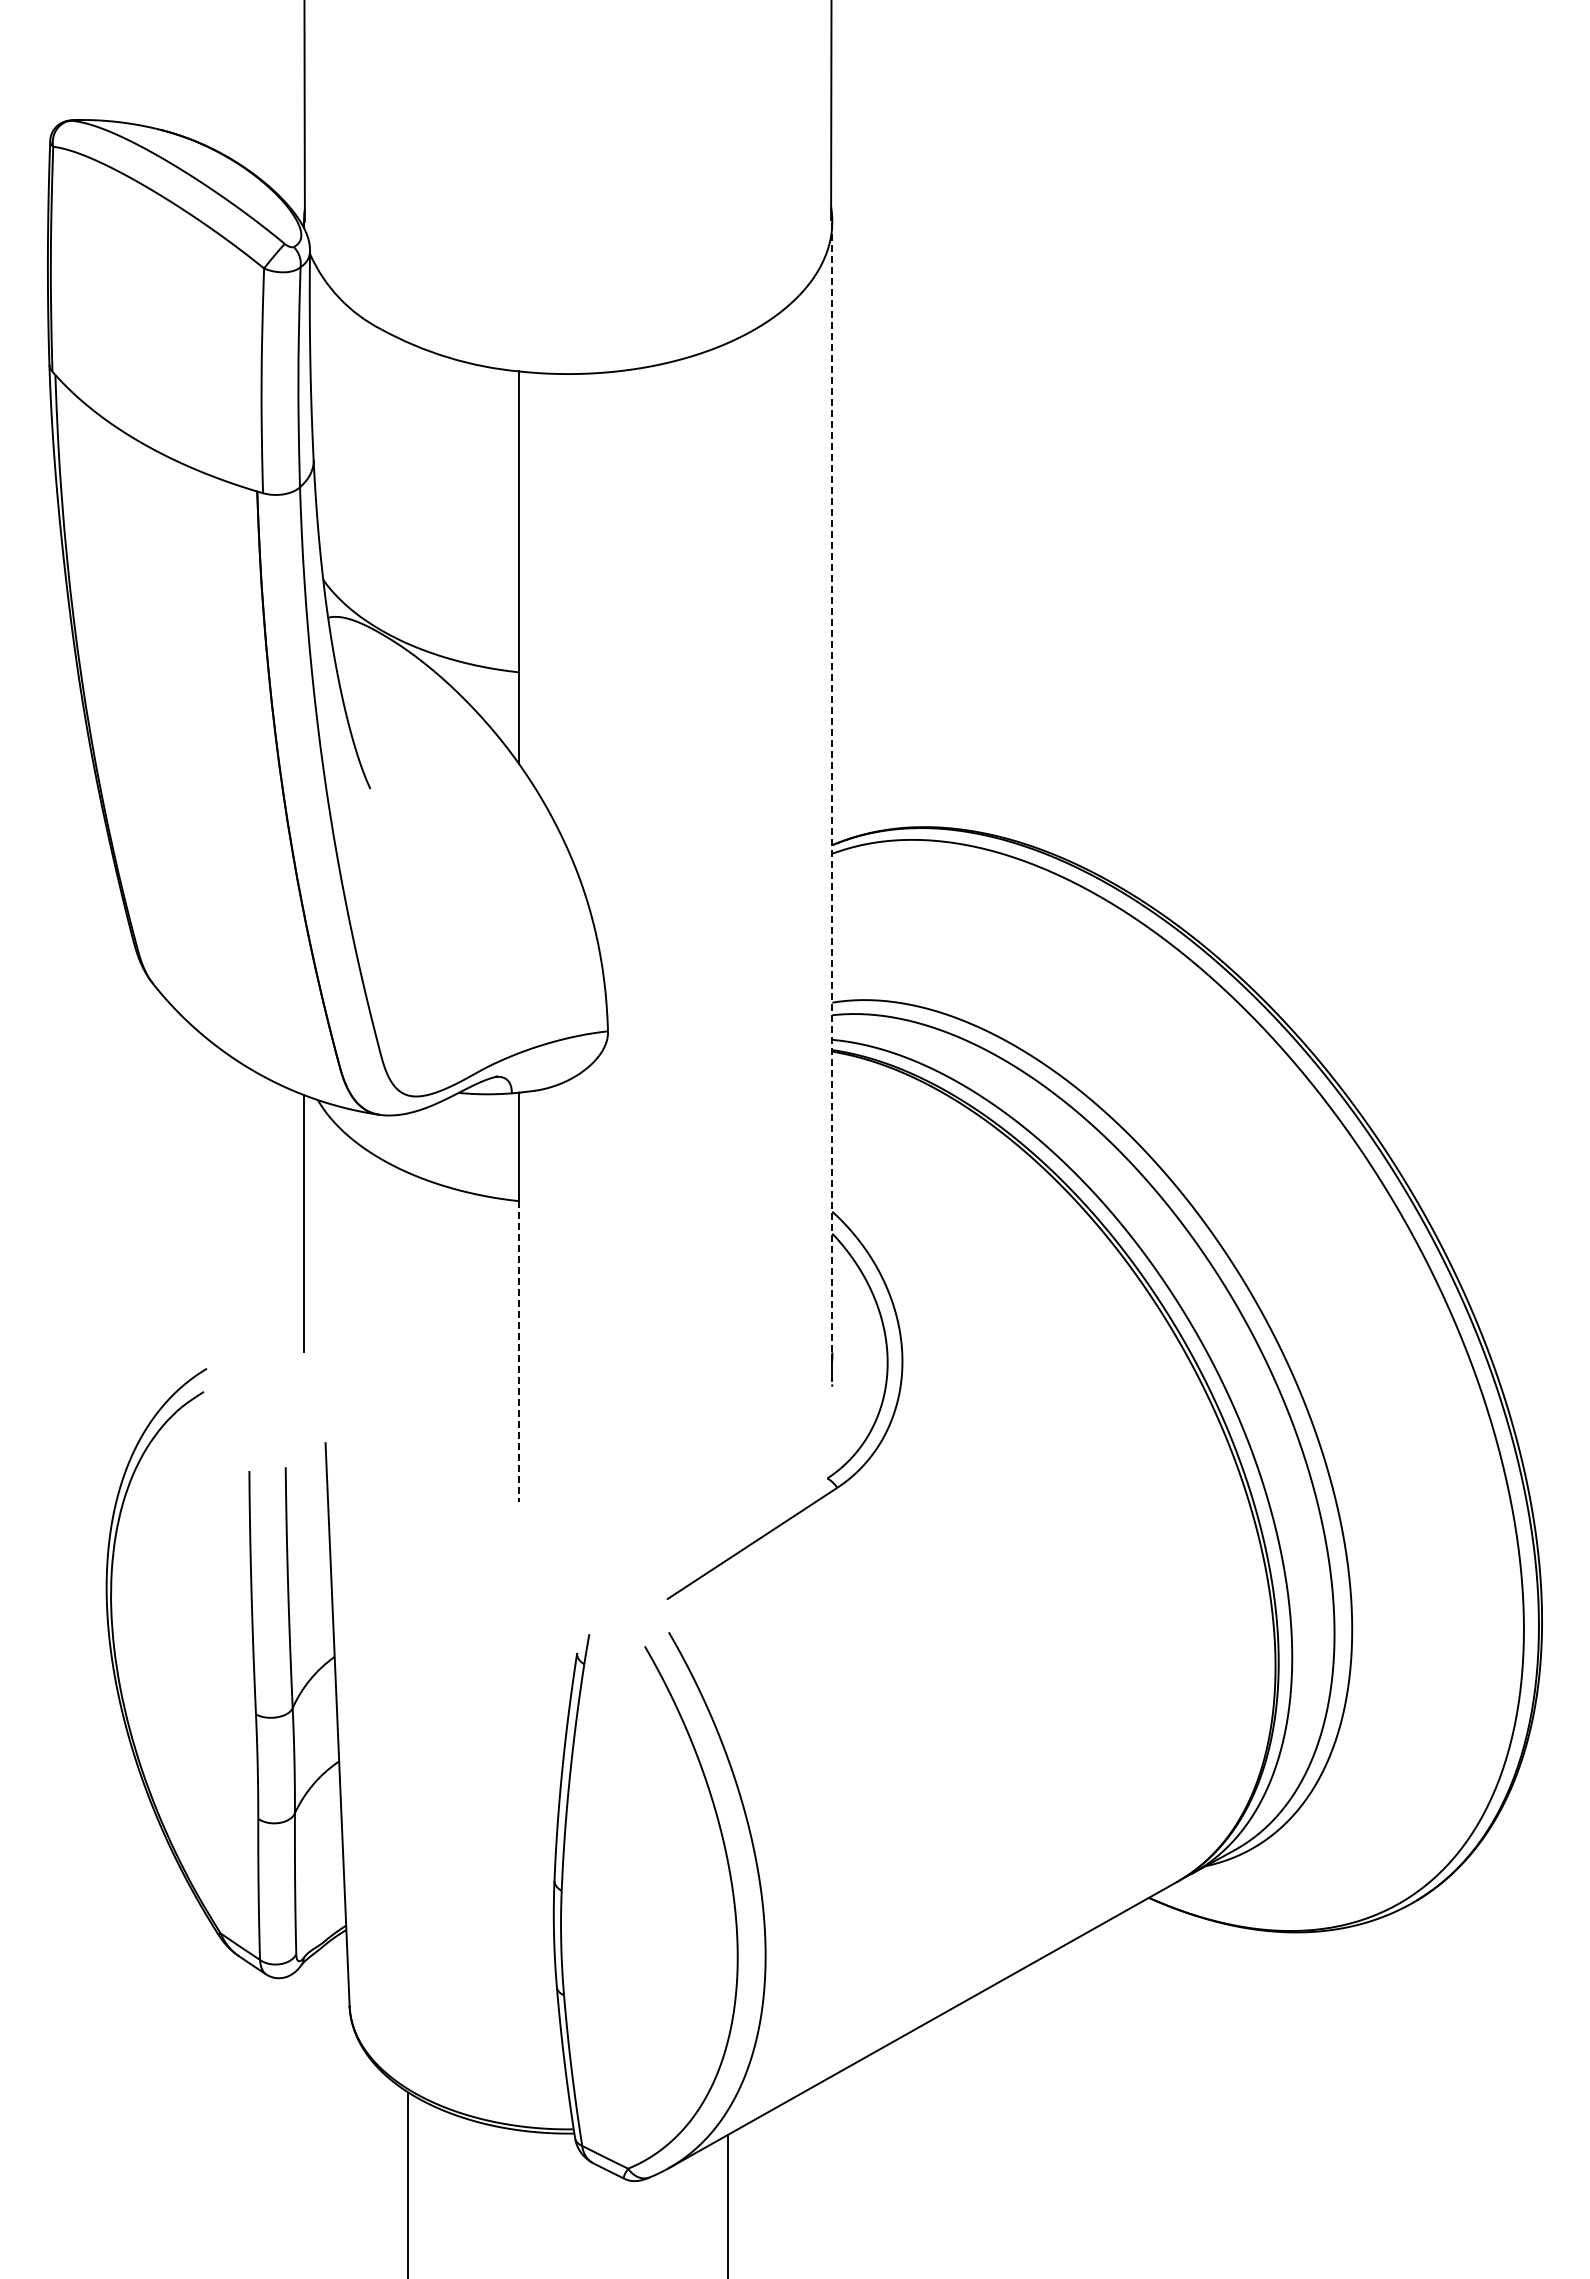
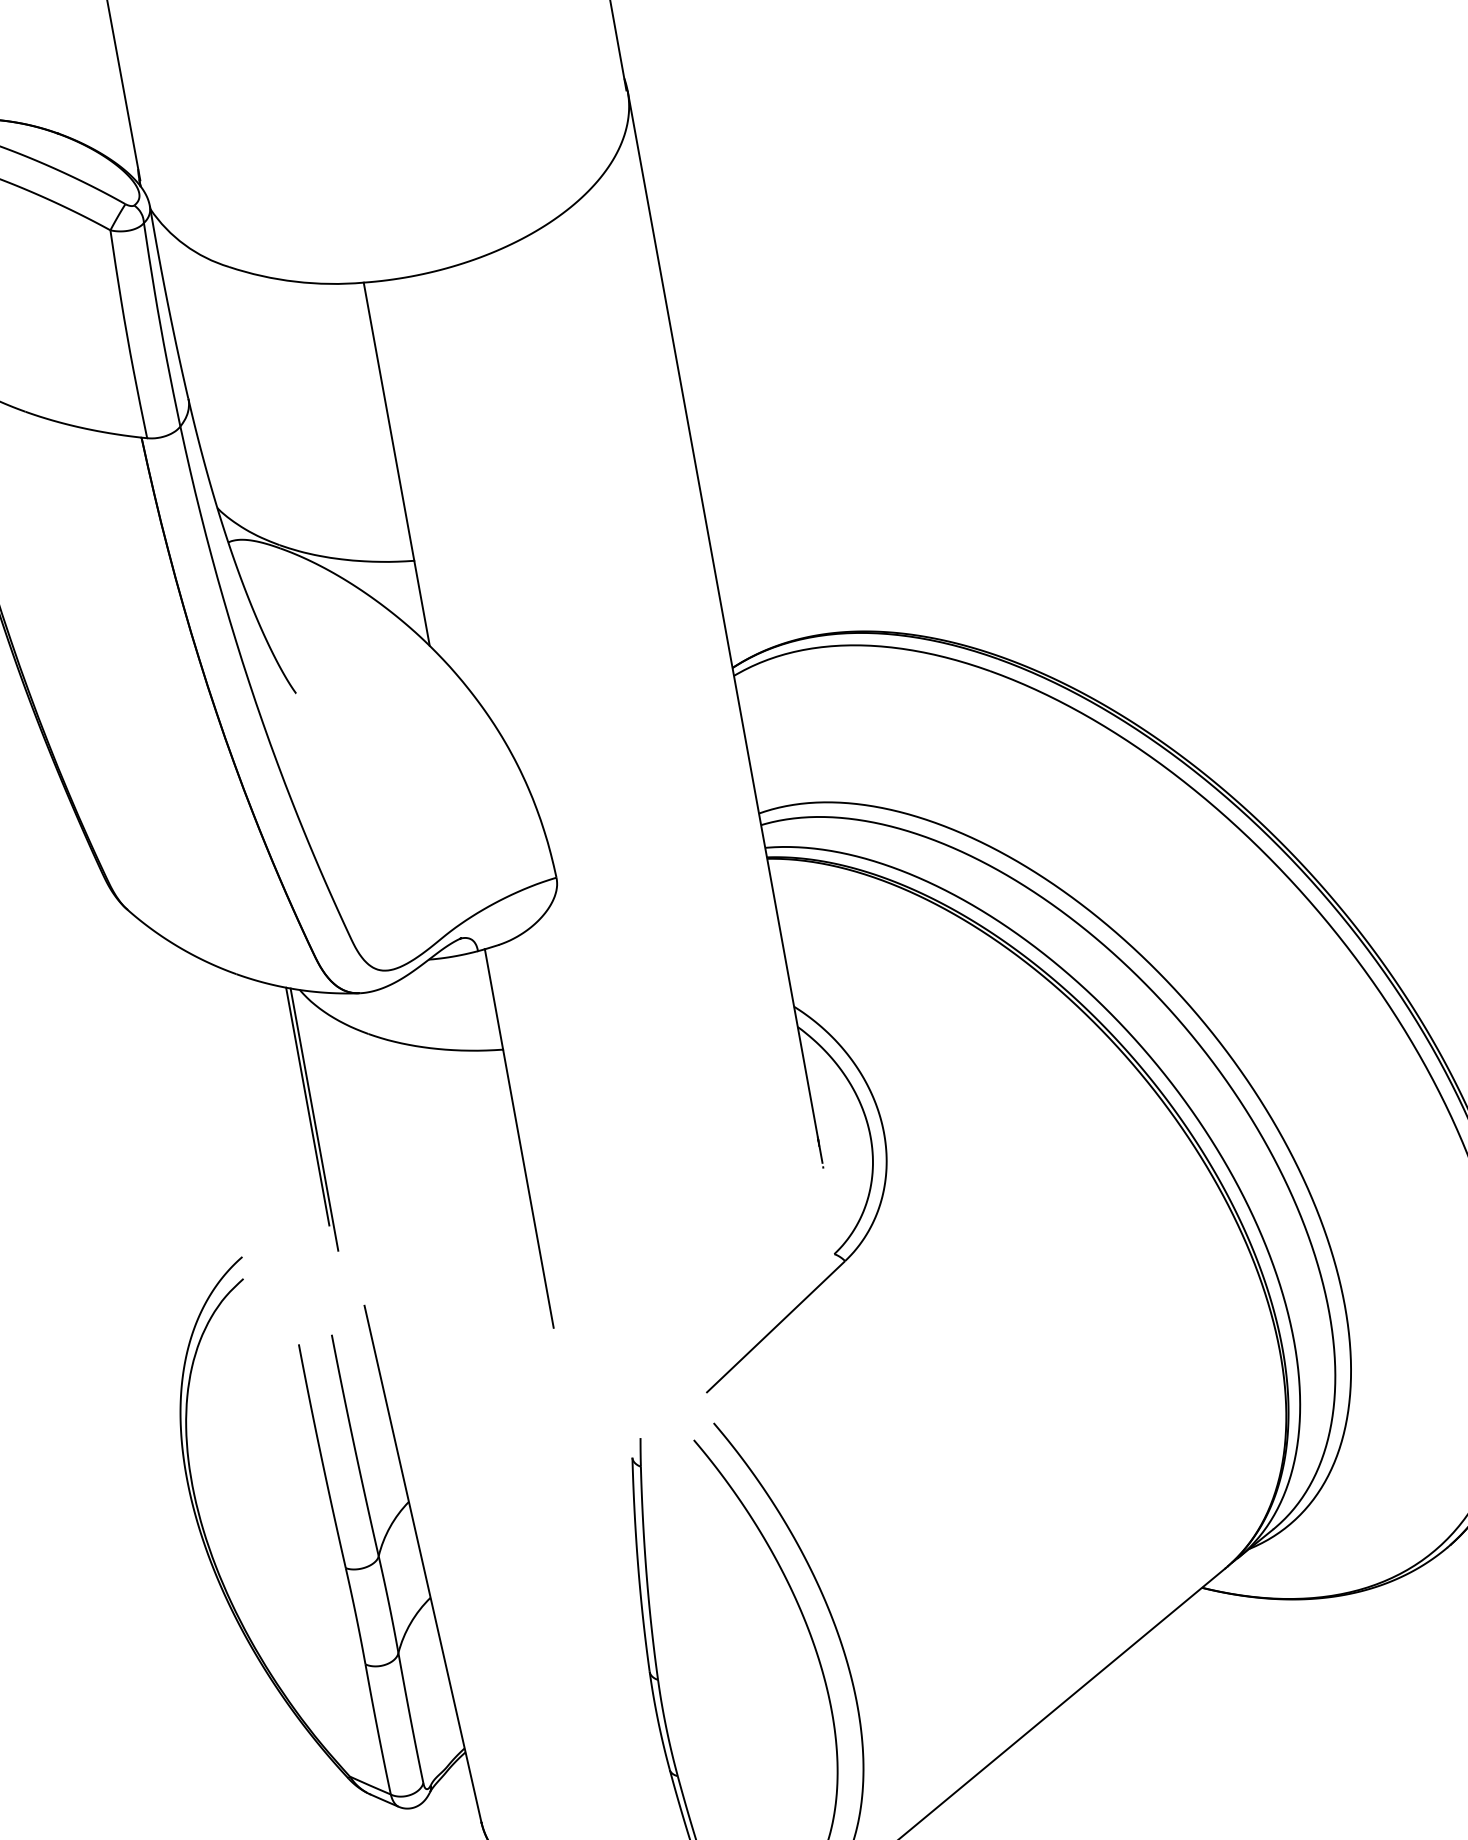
line: (832, 786) -> (722, 613), dashed -> solid
line: (308, 1238) -> (314, 1119), added
line: (519, 1352) -> (528, 1189), dashed -> solid

